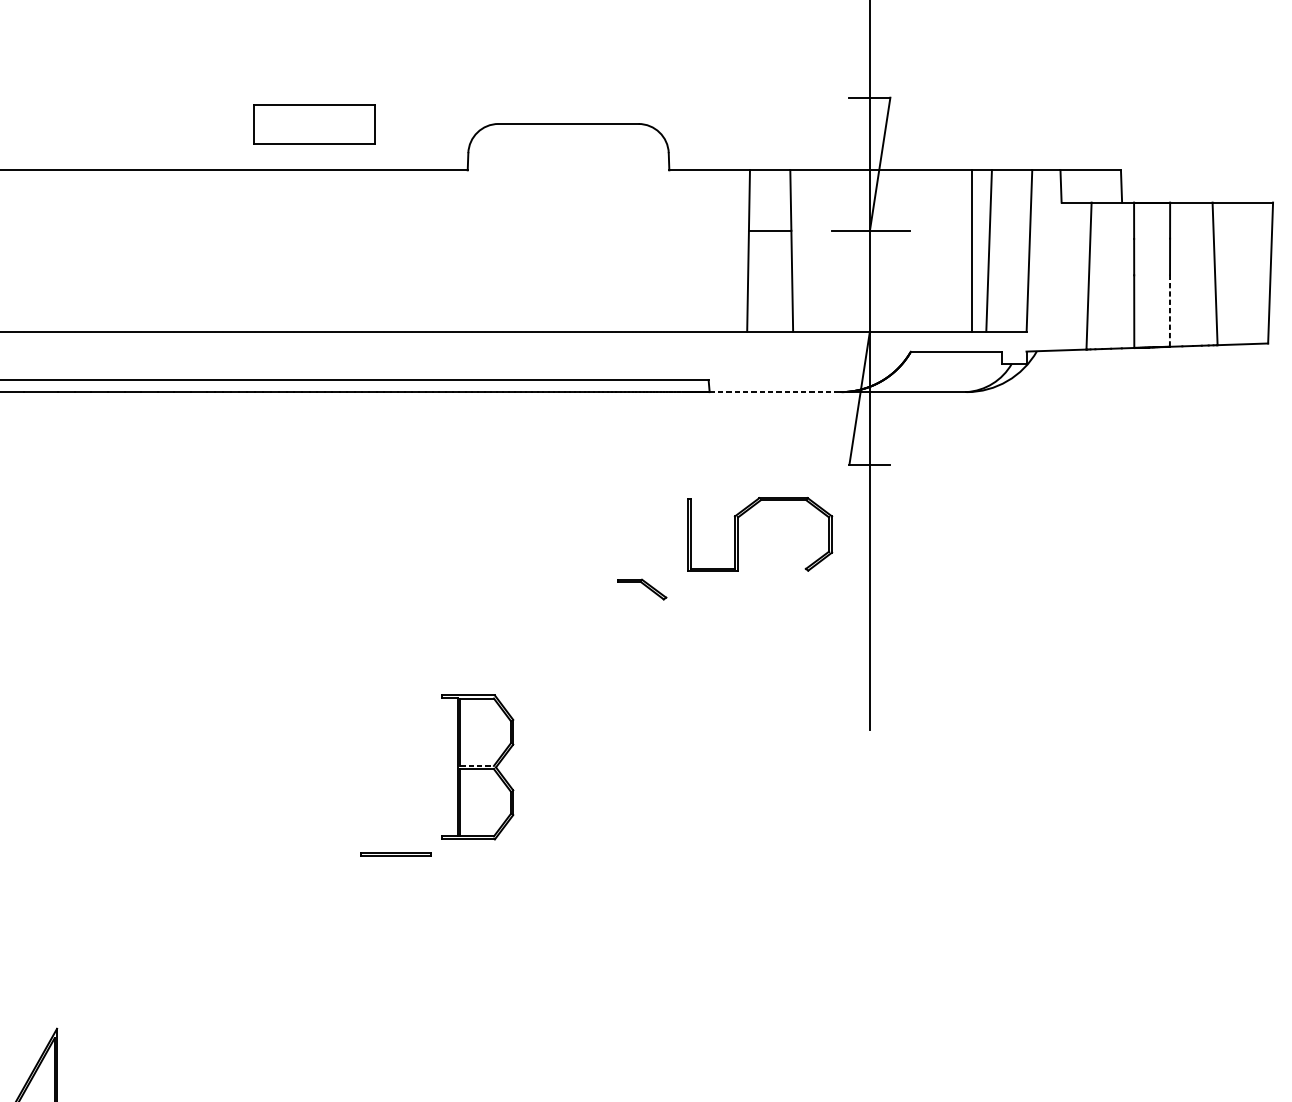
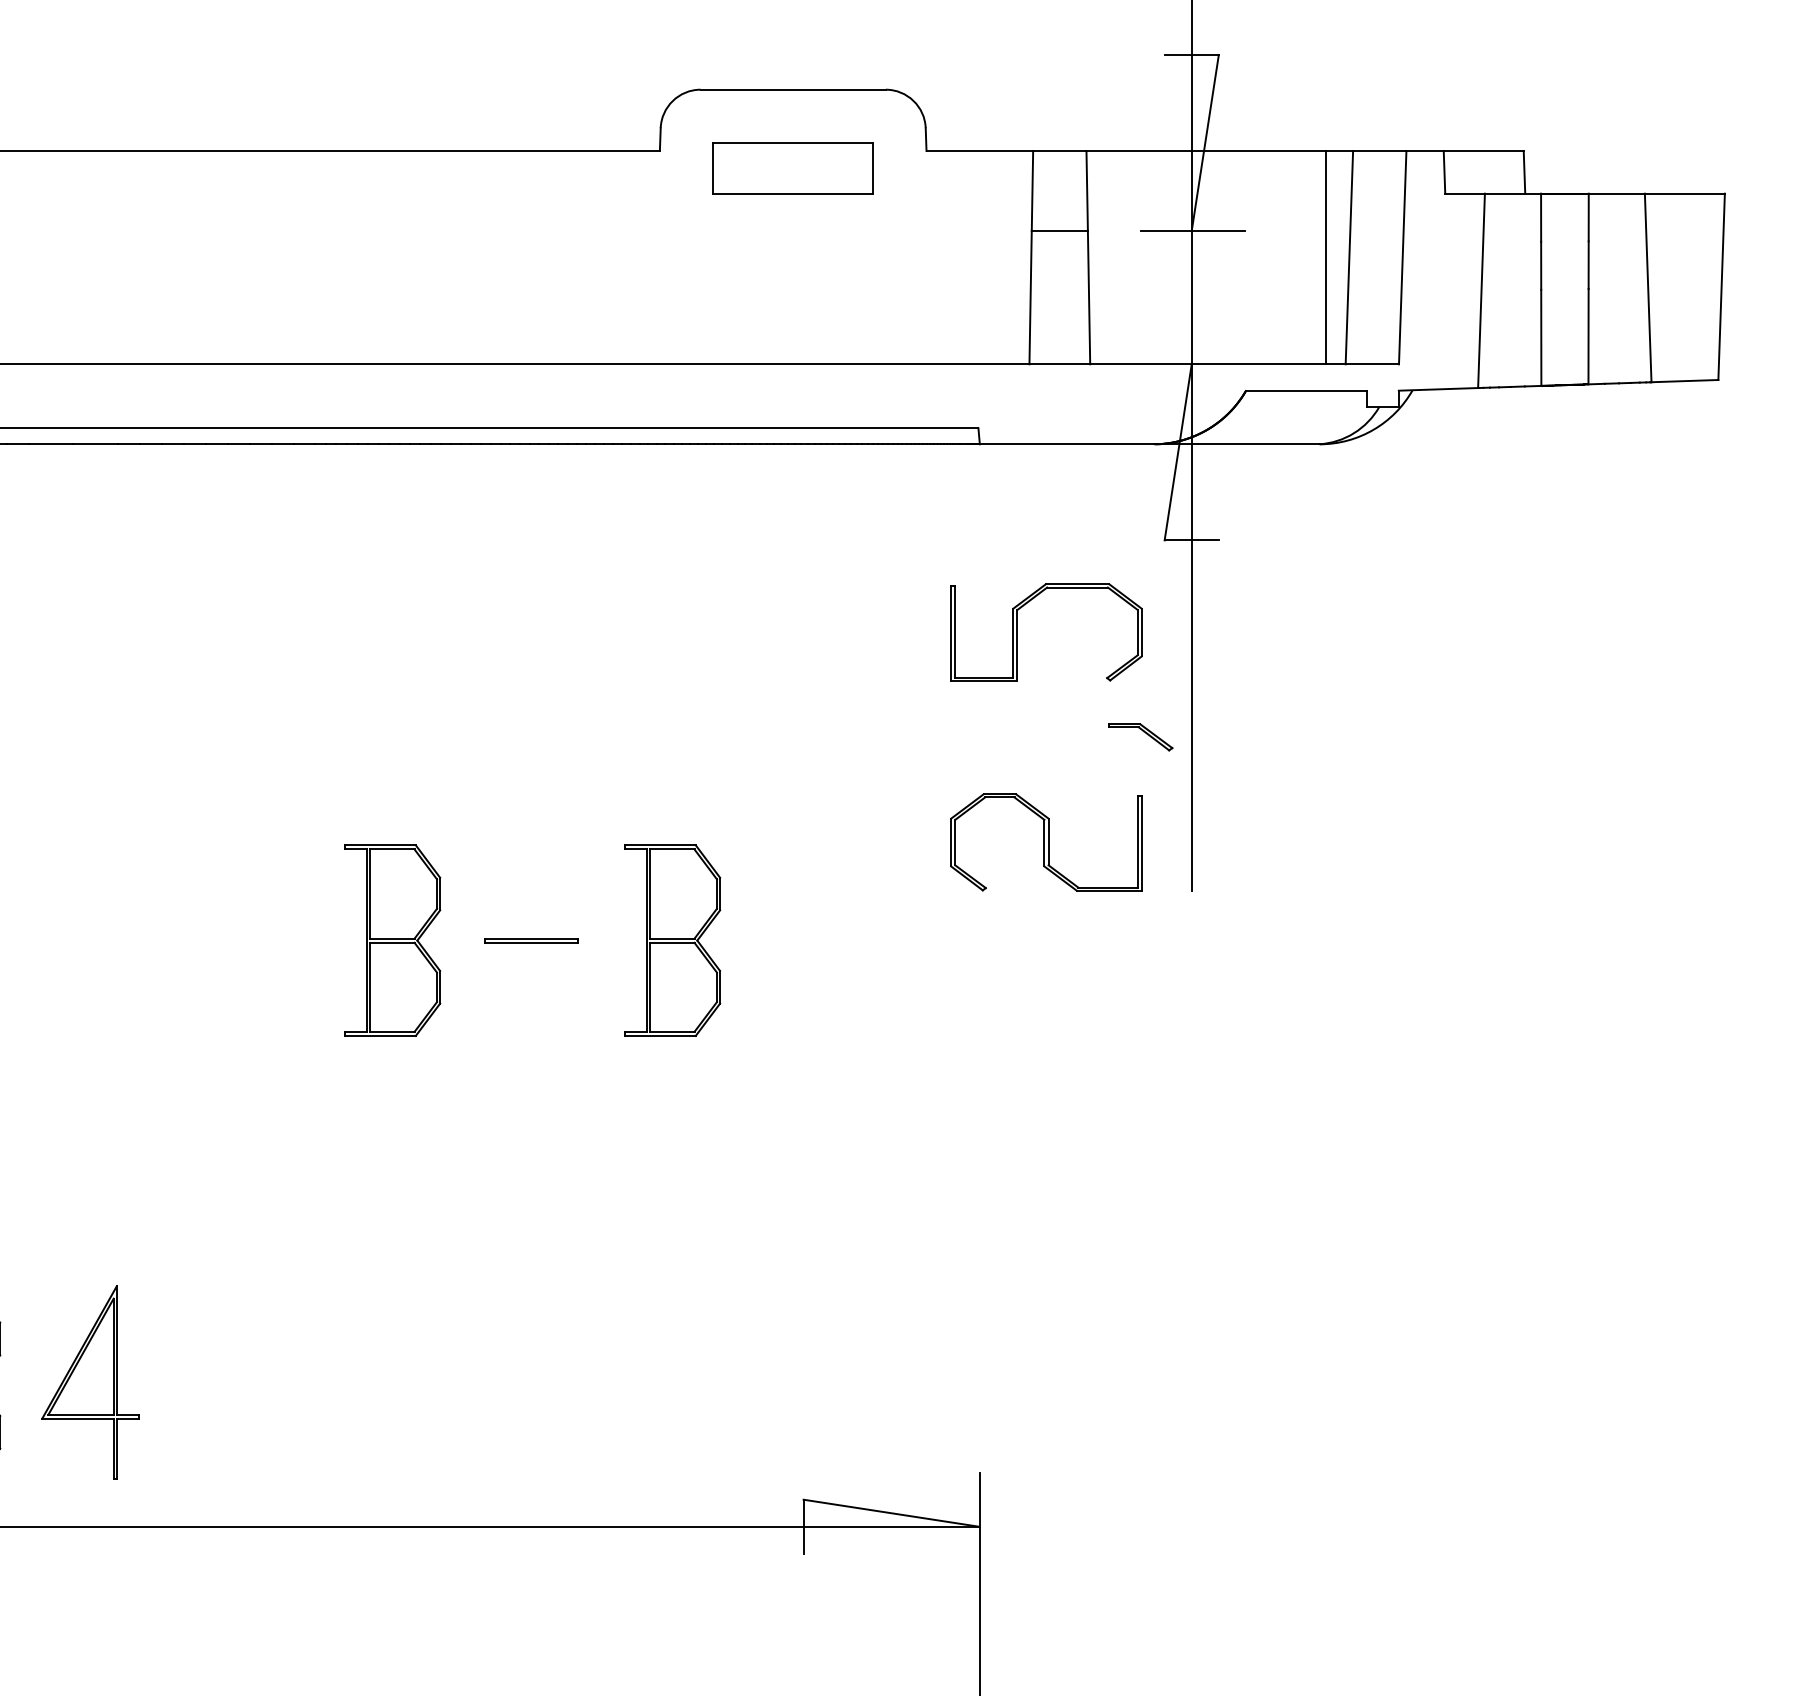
part: (313, 124) -> (792, 168), moved
line: (1169, 310) -> (1588, 336), dashed -> solid
line: (775, 392) -> (1066, 444), dashed -> solid
part: (642, 589) -> (1140, 737), moved
part: (760, 693) -> (1046, 842), added
line: (477, 765) -> (672, 938), dashed -> solid
part: (265, 767) -> (392, 940), added
part: (395, 854) -> (531, 940), moved

